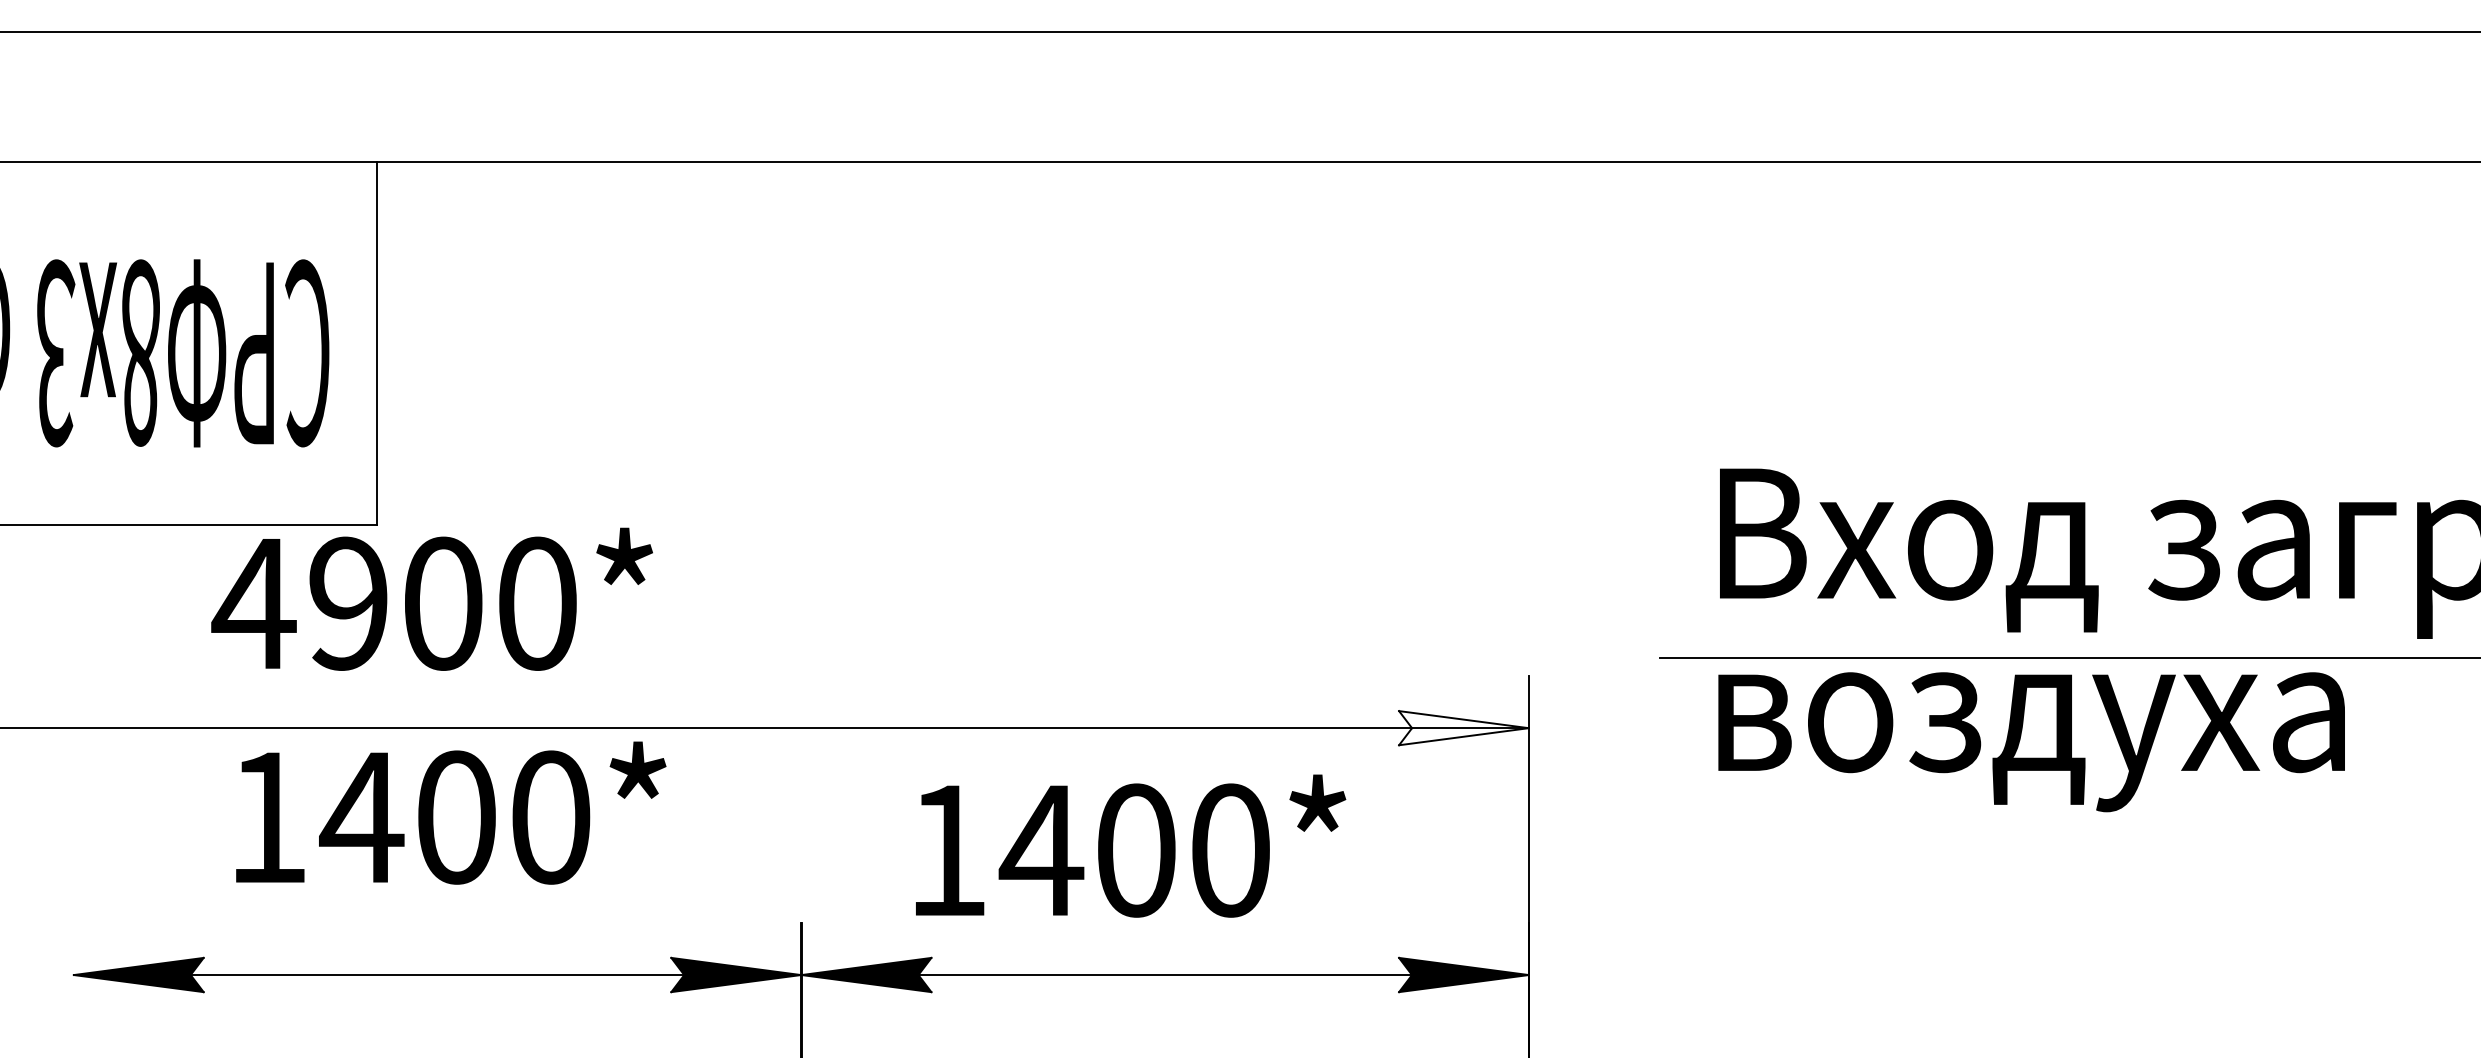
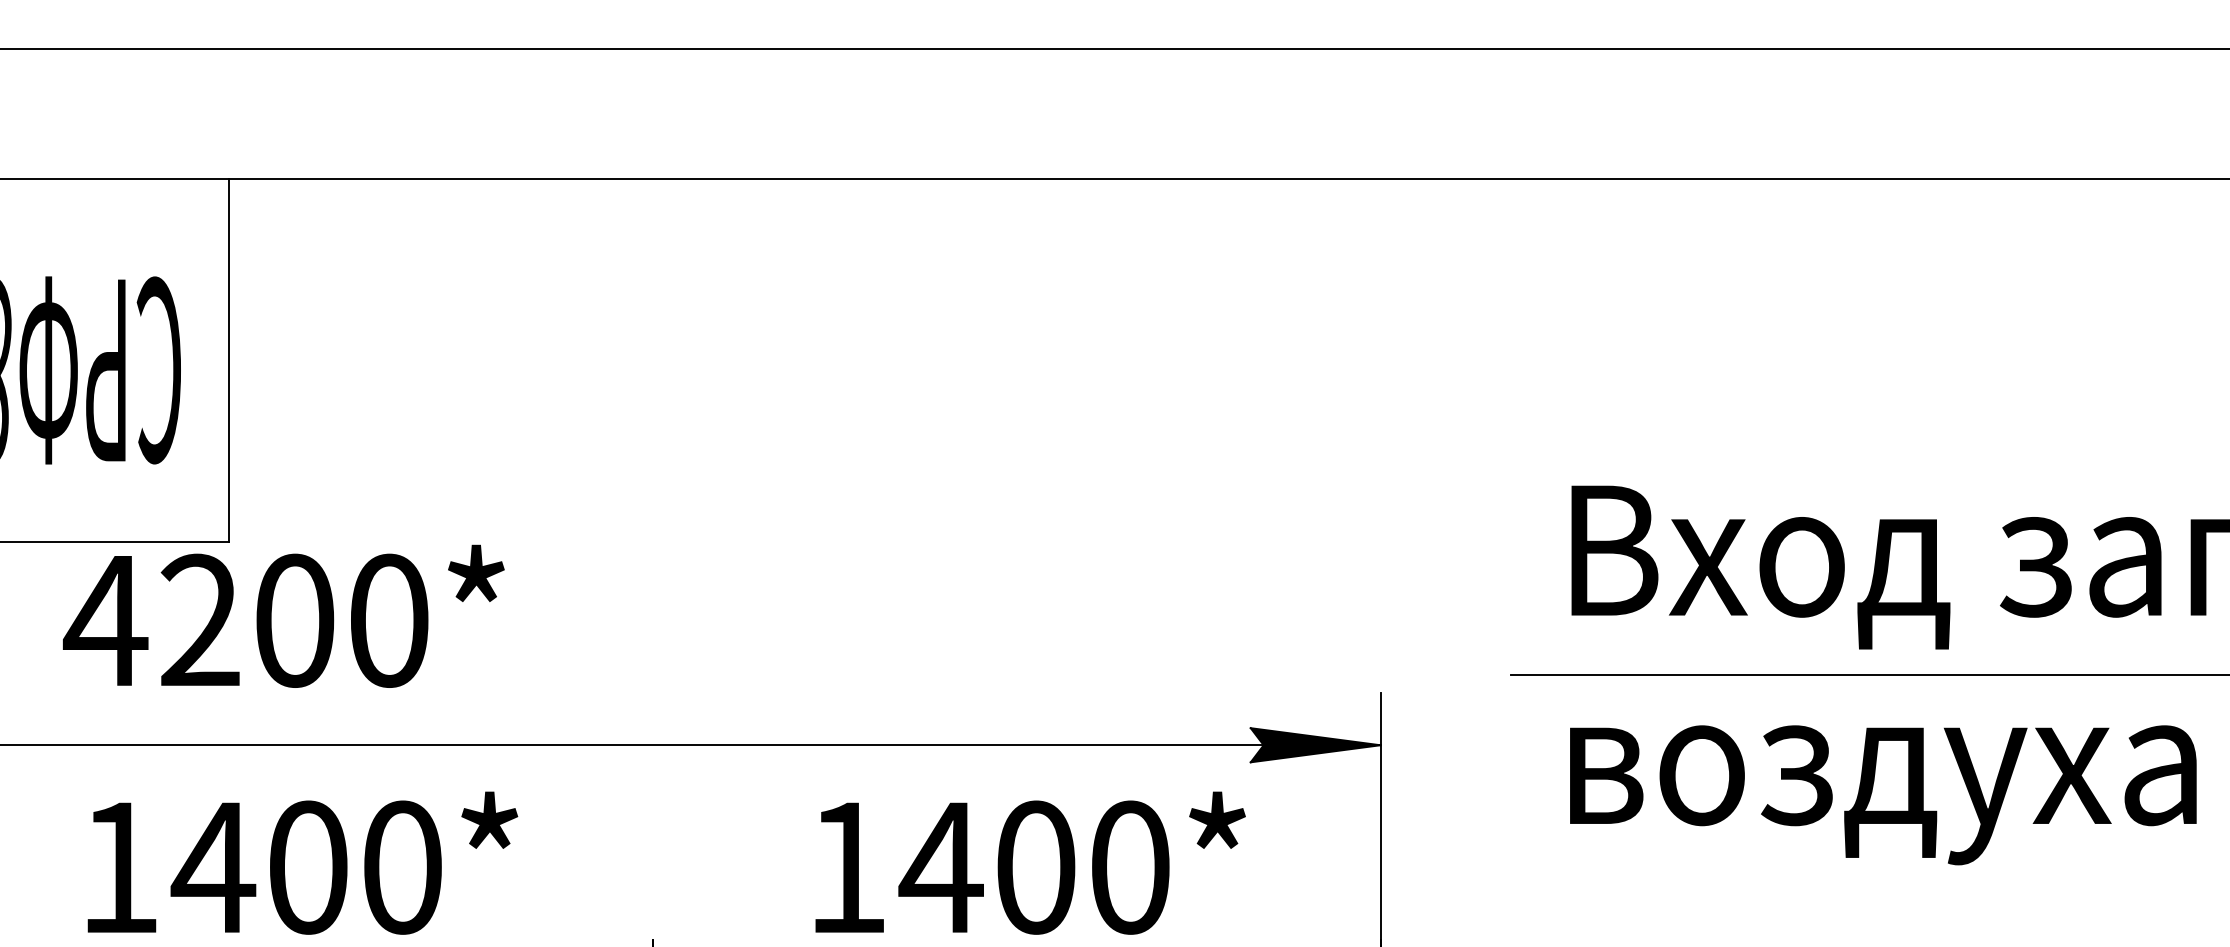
text: (348, 603) -> (200, 620), 4900* -> 4200*
fill: (1463, 728) -> (1315, 745), added
text: (2031, 742) -> (1883, 795), moved
text: (451, 812) -> (303, 862), moved
text: (1131, 845) -> (1031, 862), moved

